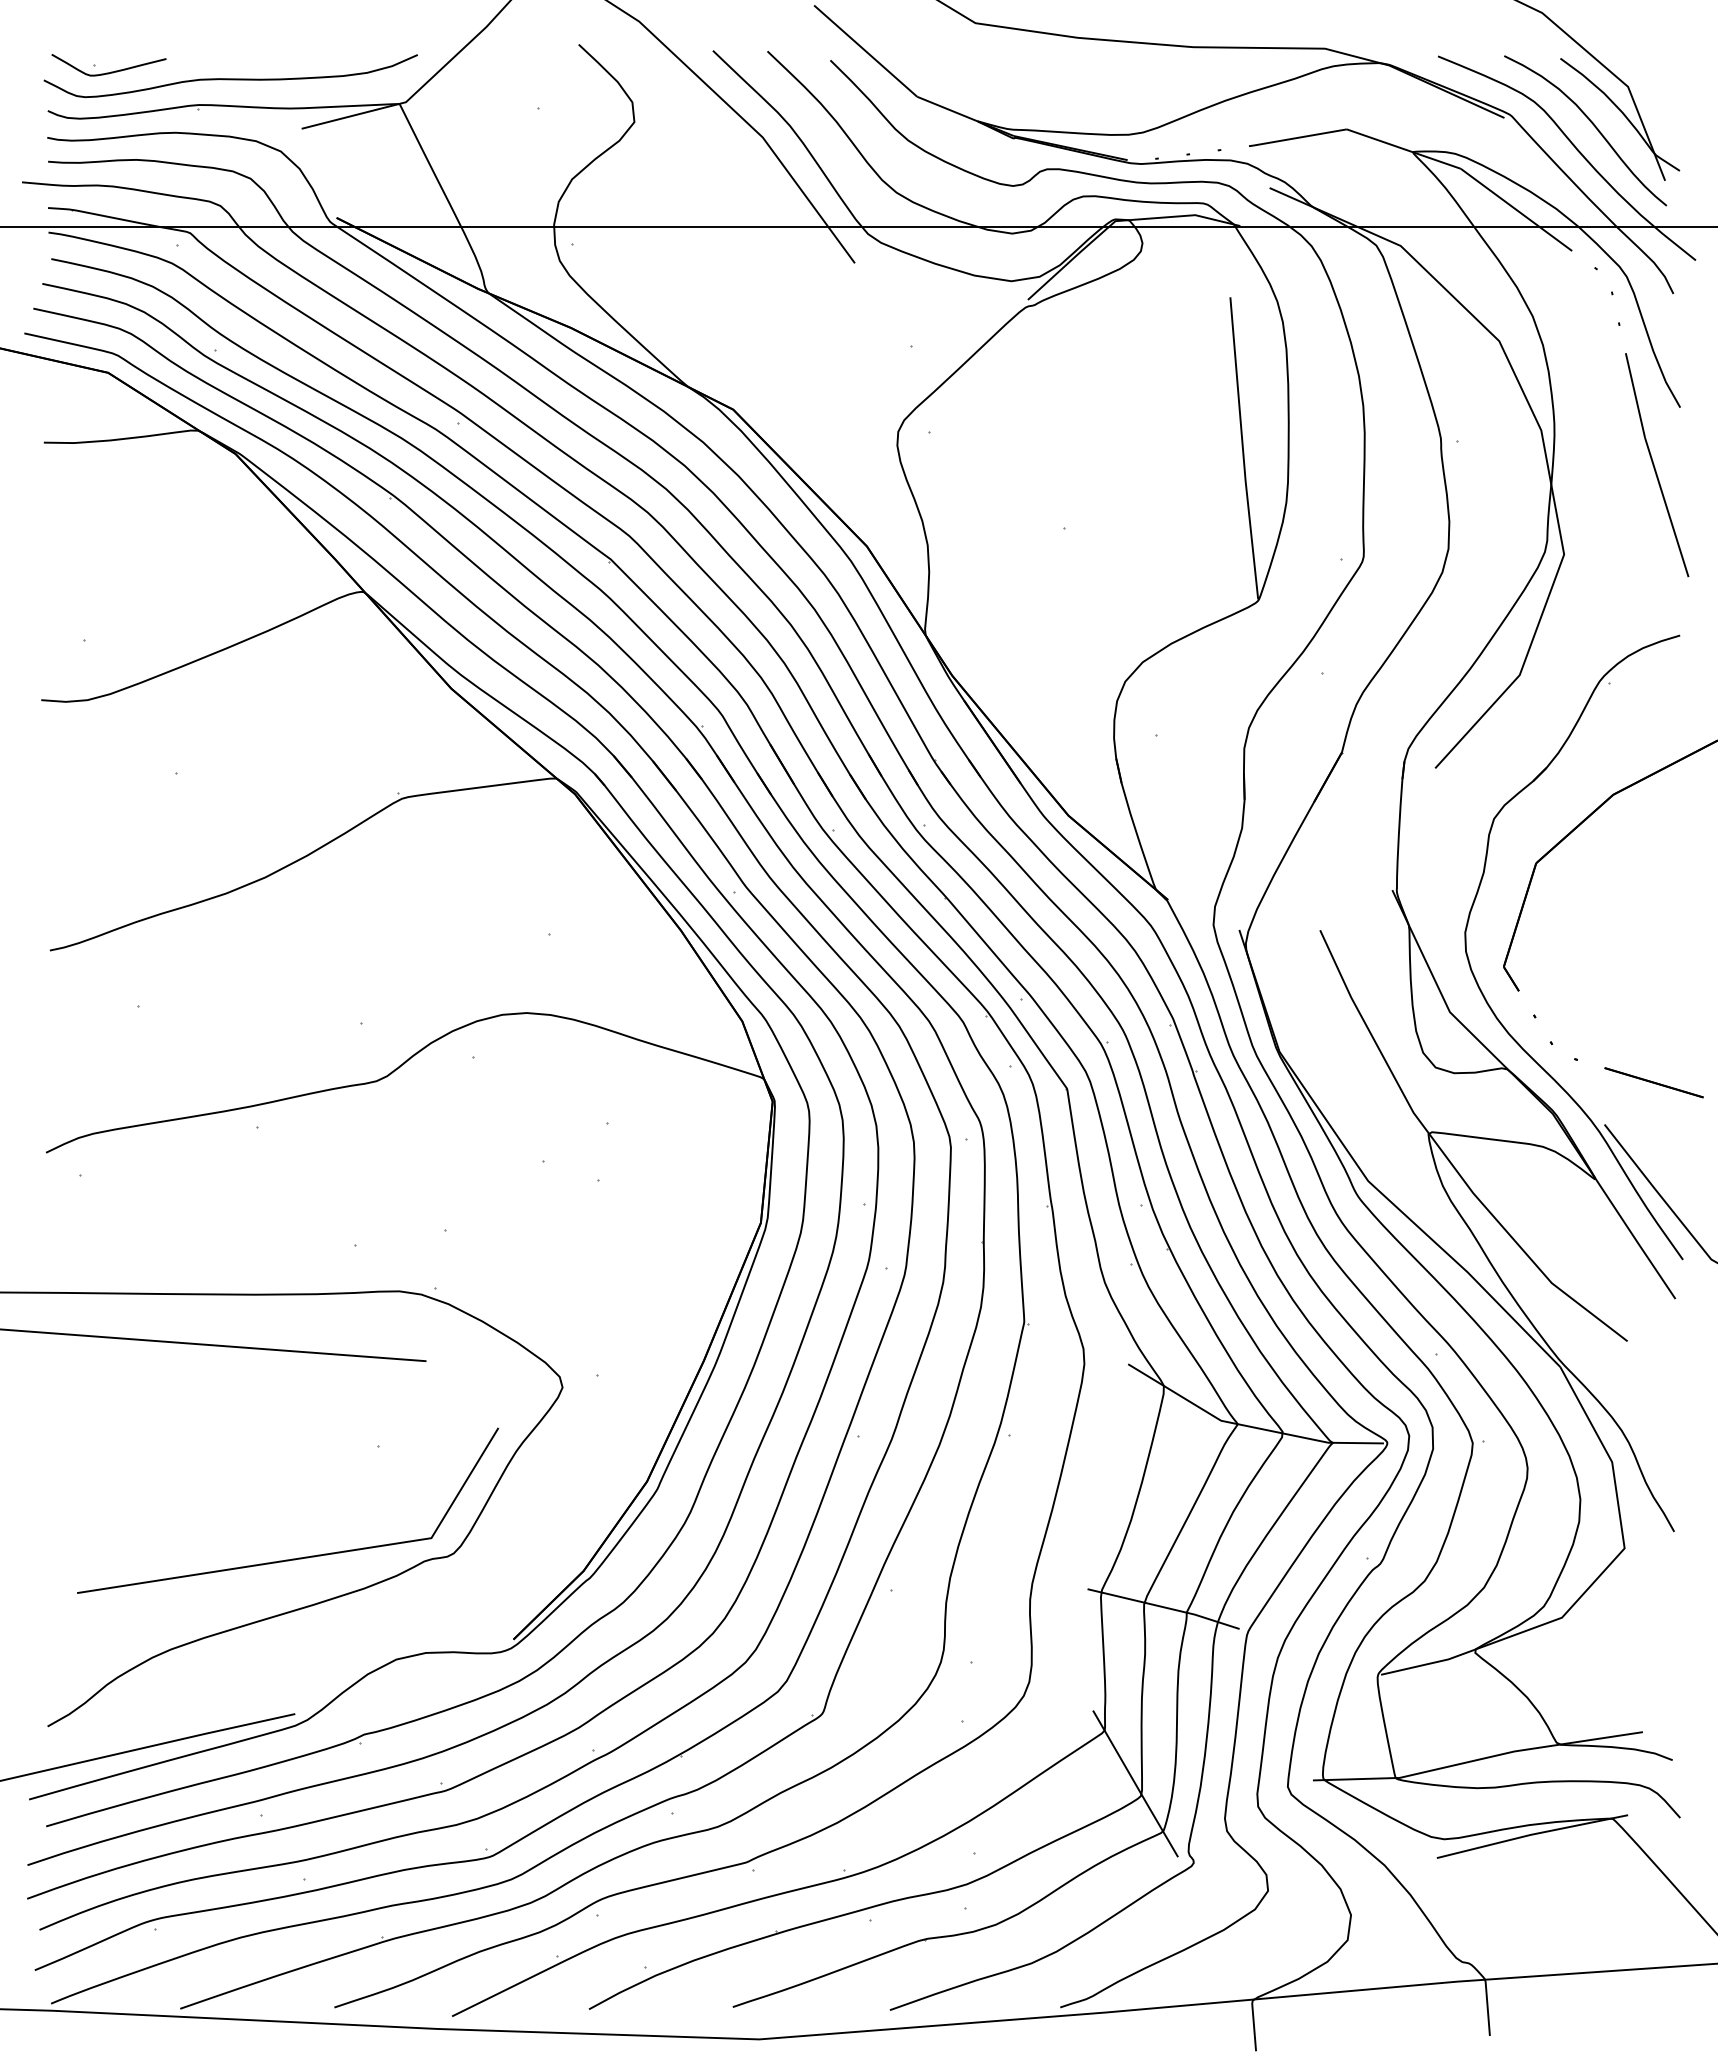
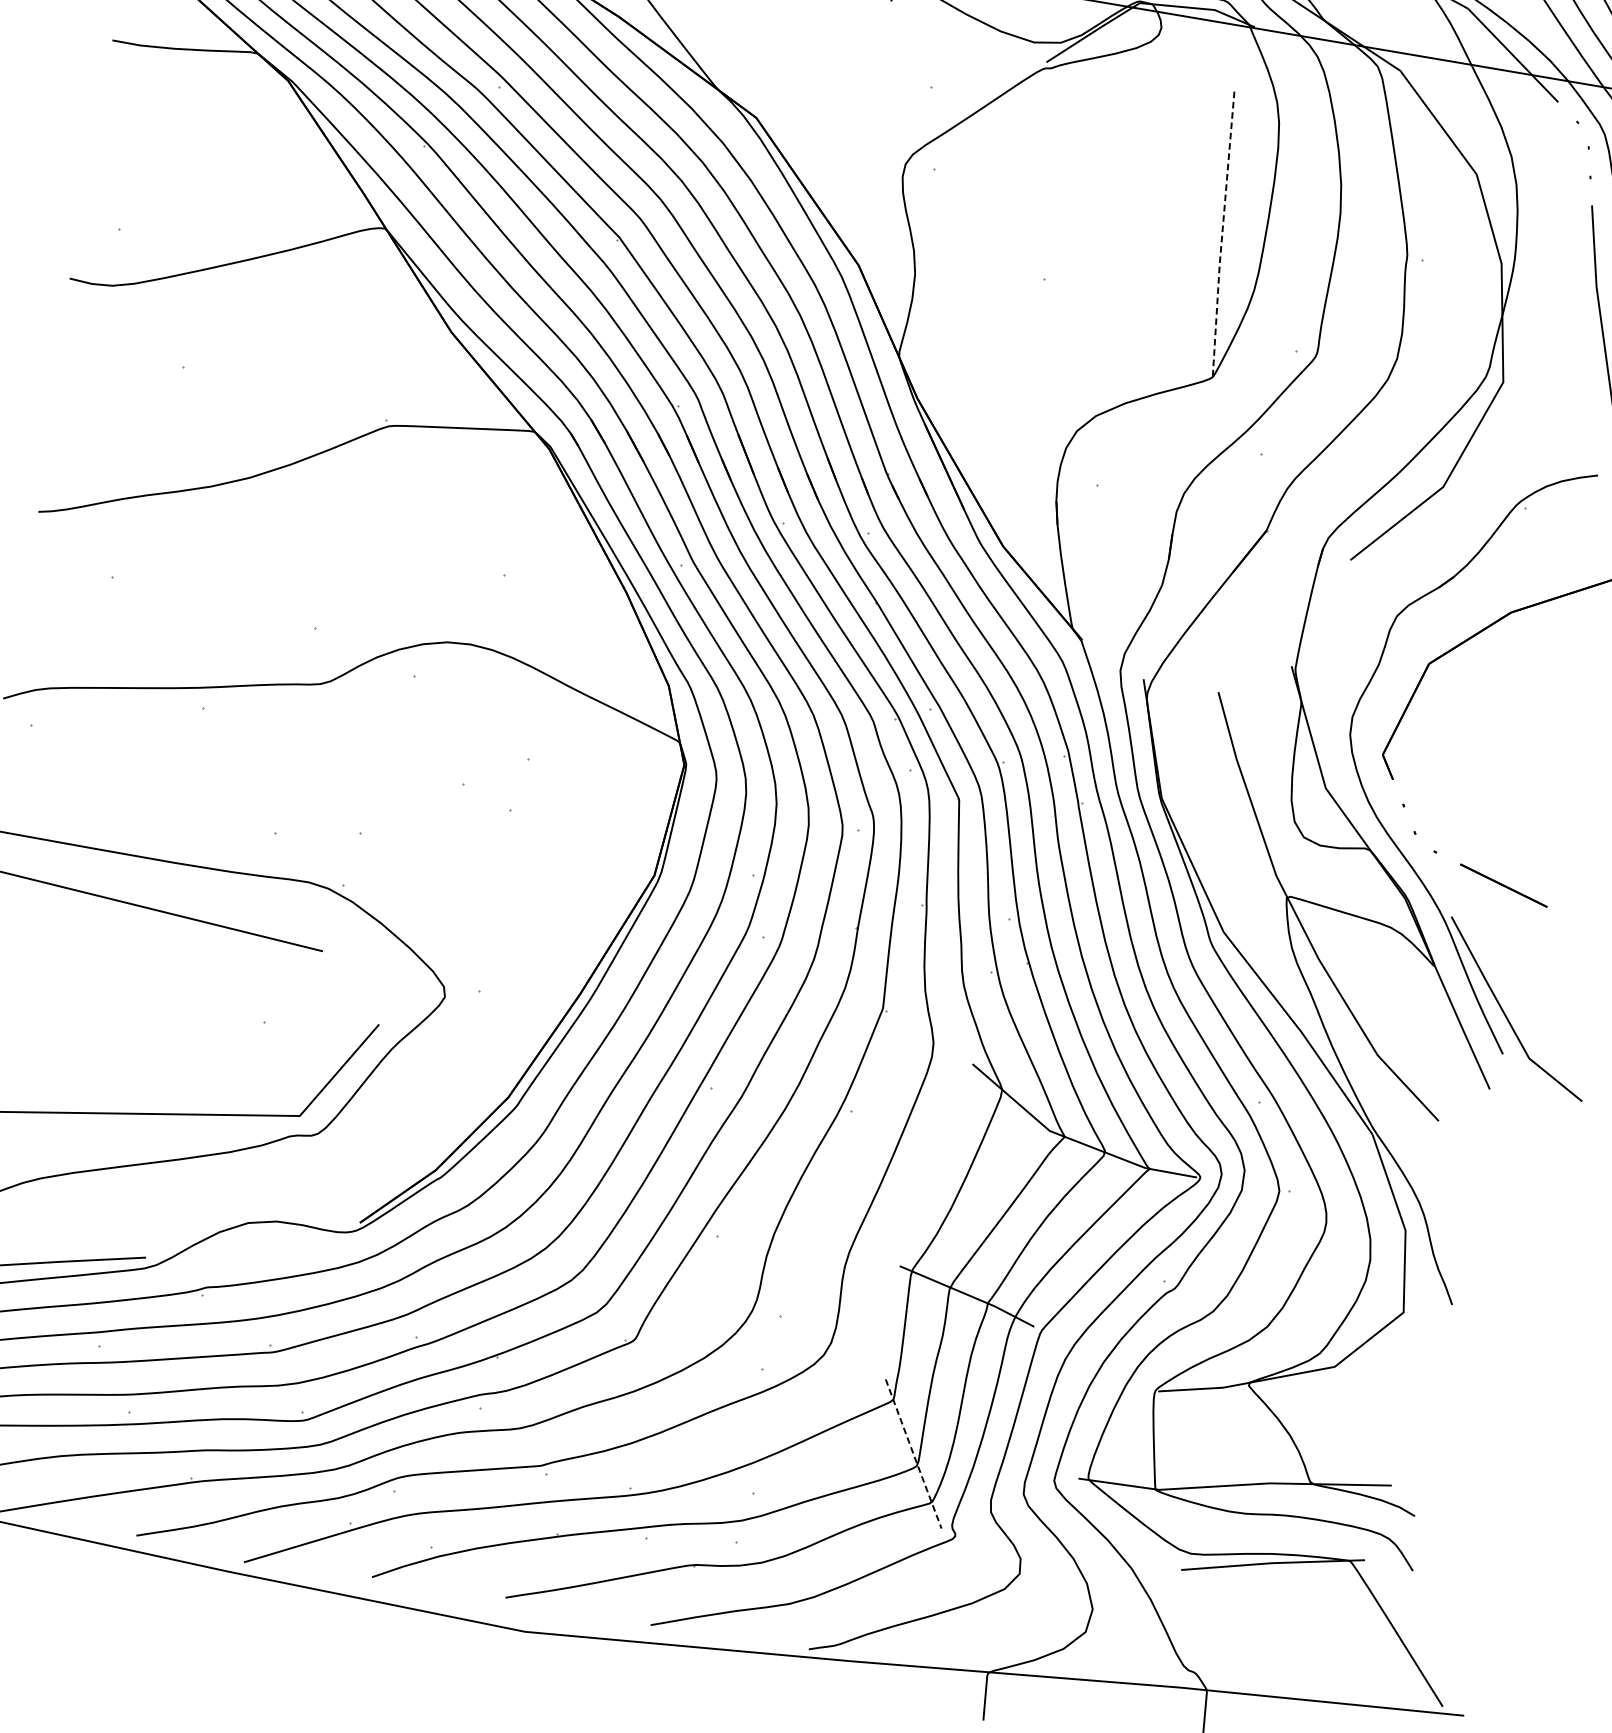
line: (1243, 449) -> (1222, 234), solid -> dashed
line: (1136, 1784) -> (914, 1454), solid -> dashed

